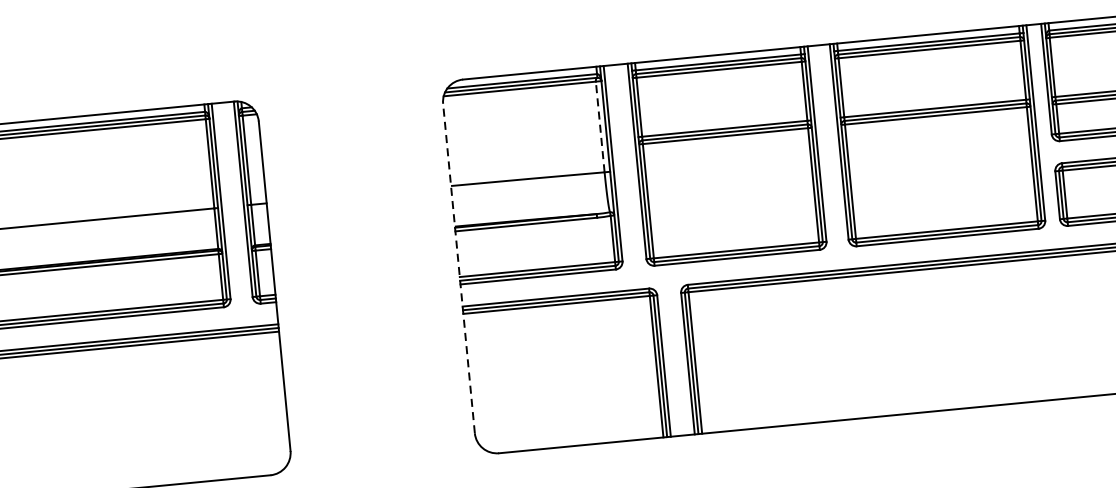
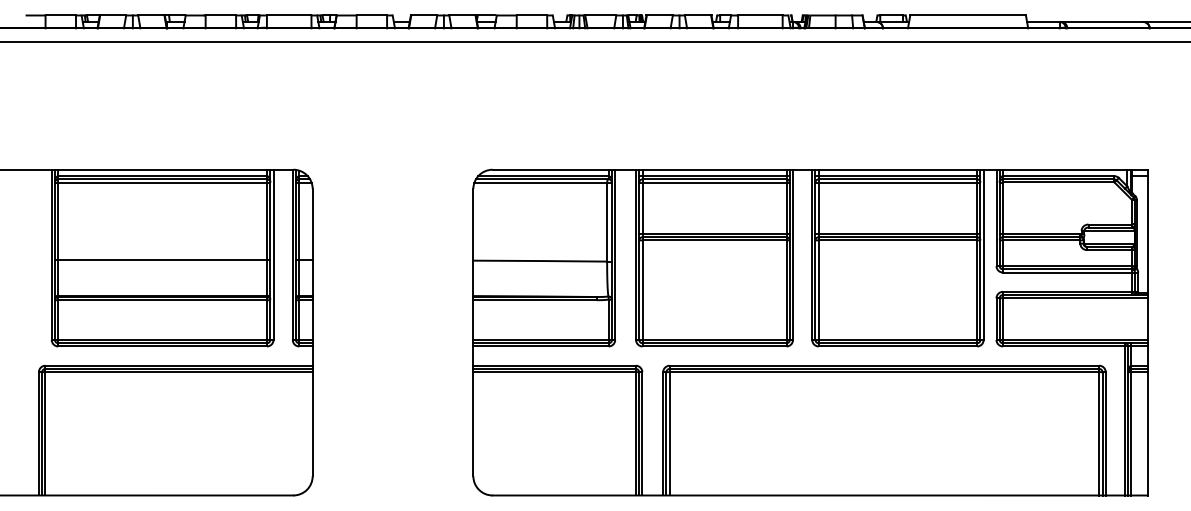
line: (600, 127) -> (607, 222), dashed -> solid
line: (459, 268) -> (473, 332), dashed -> solid

